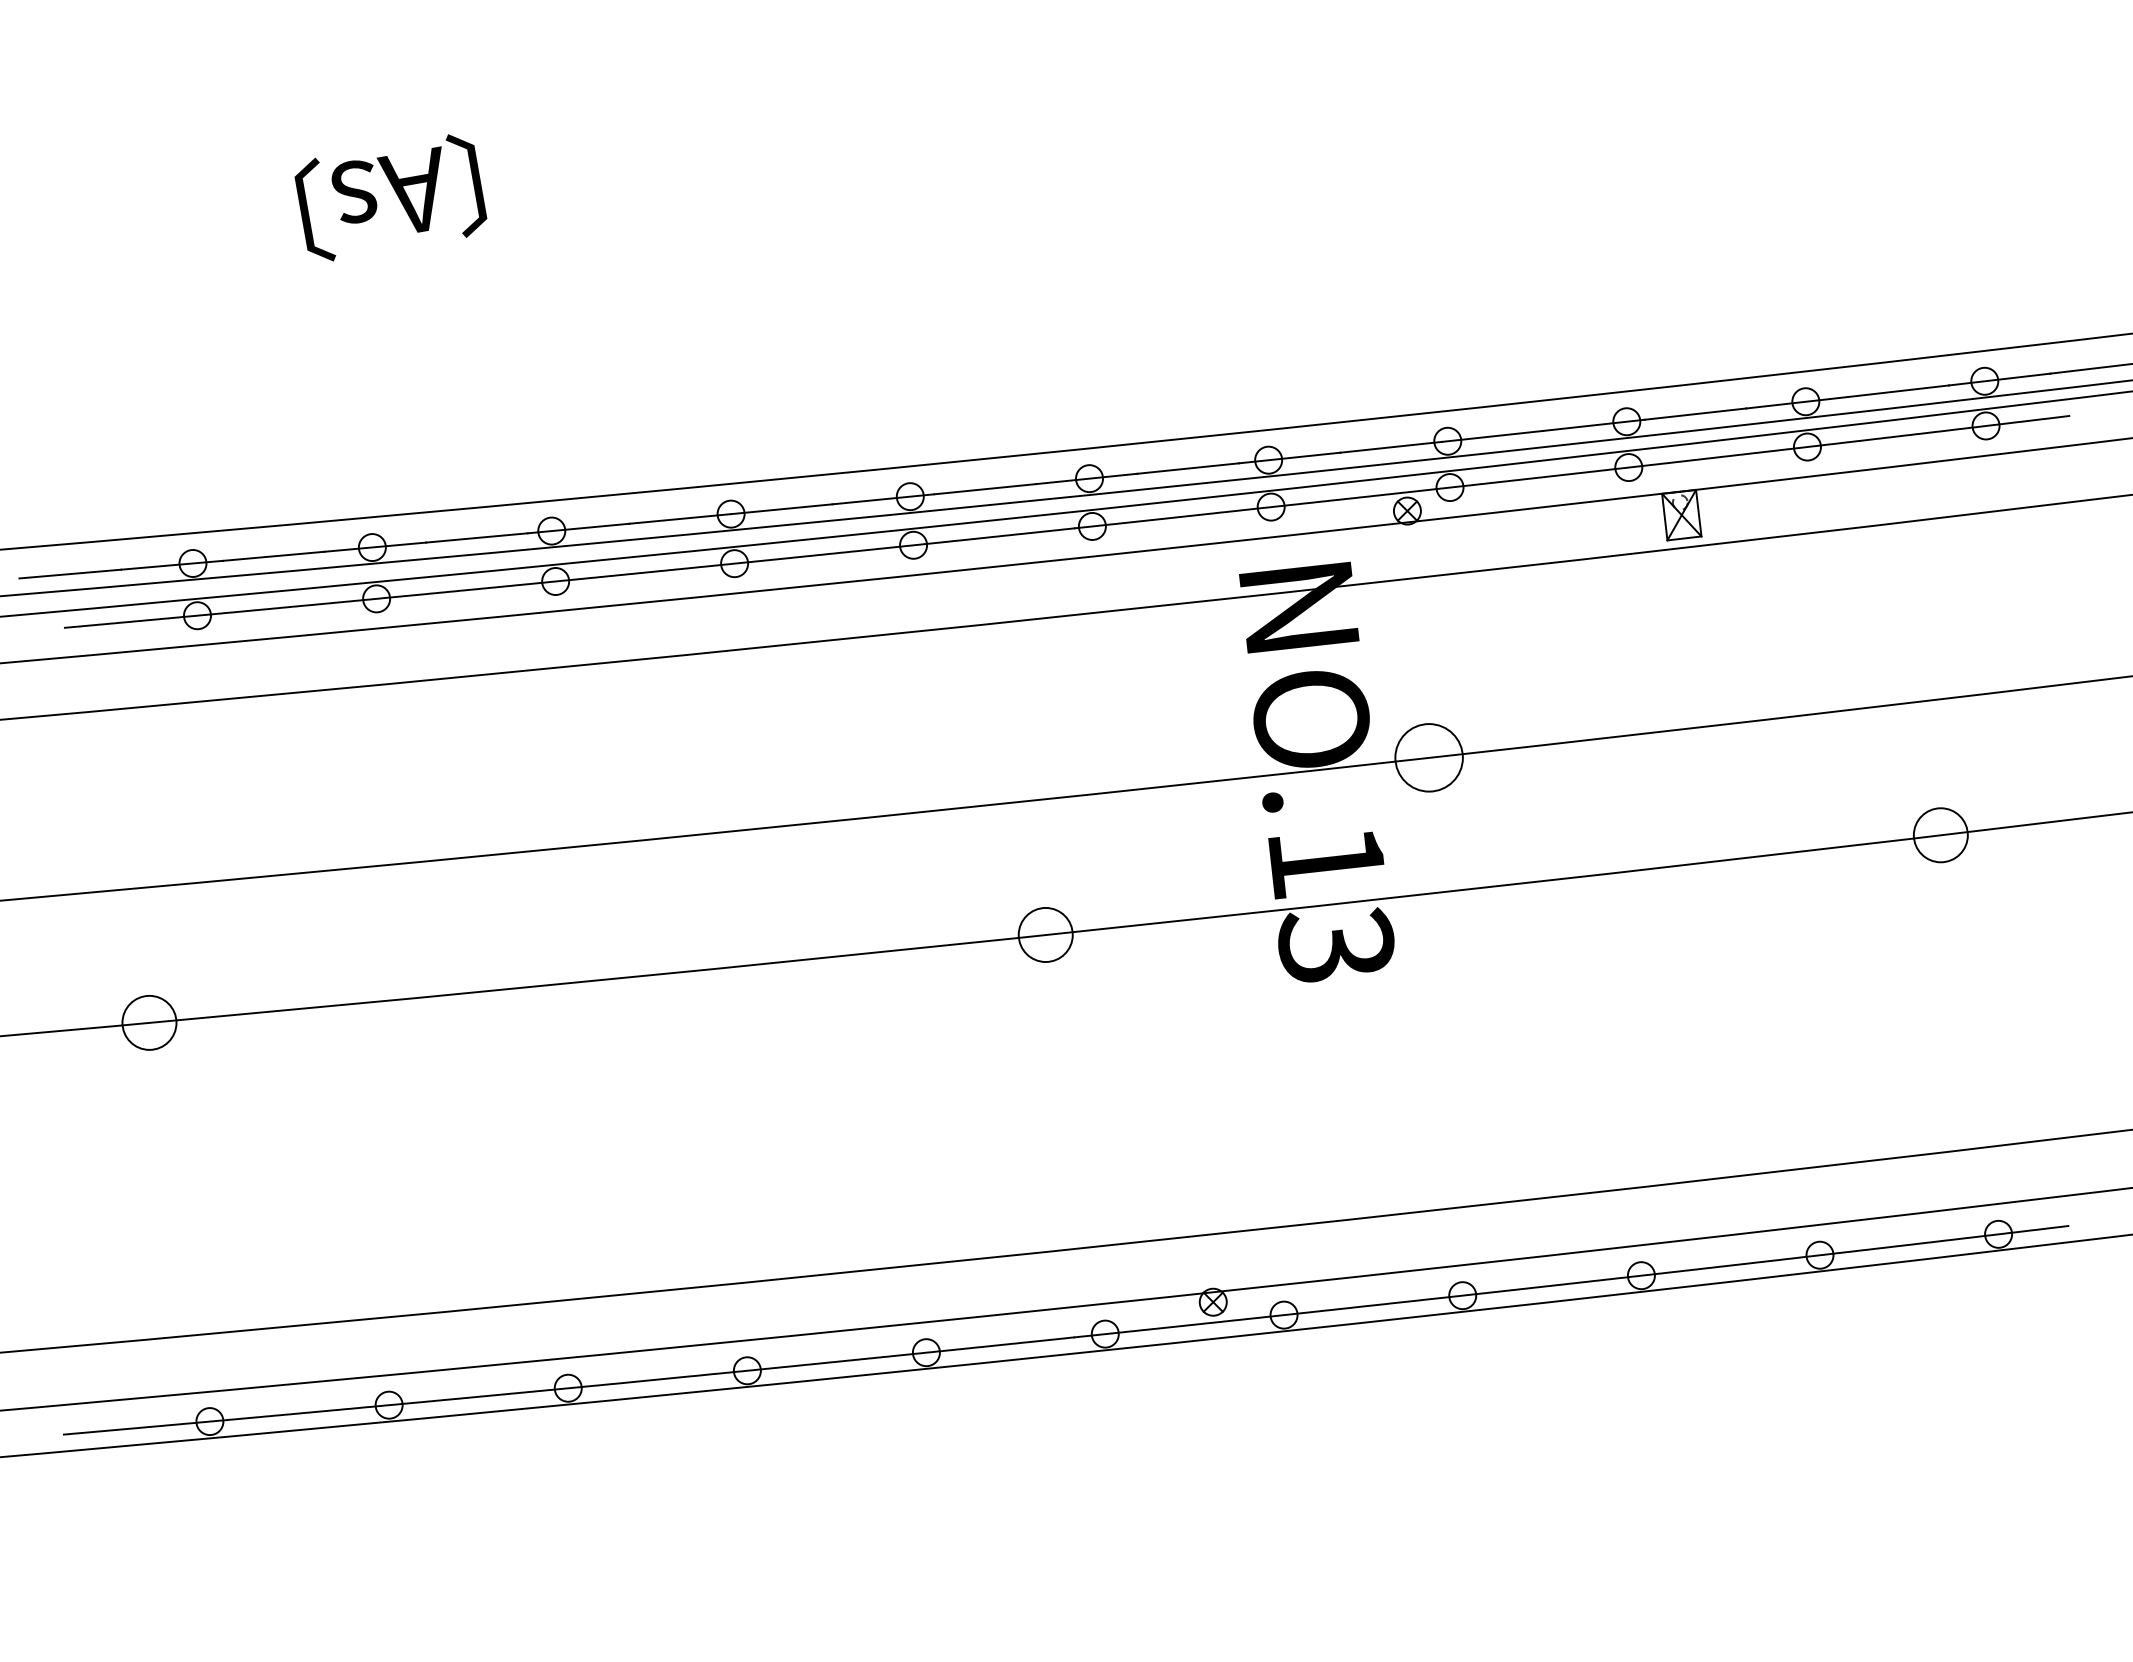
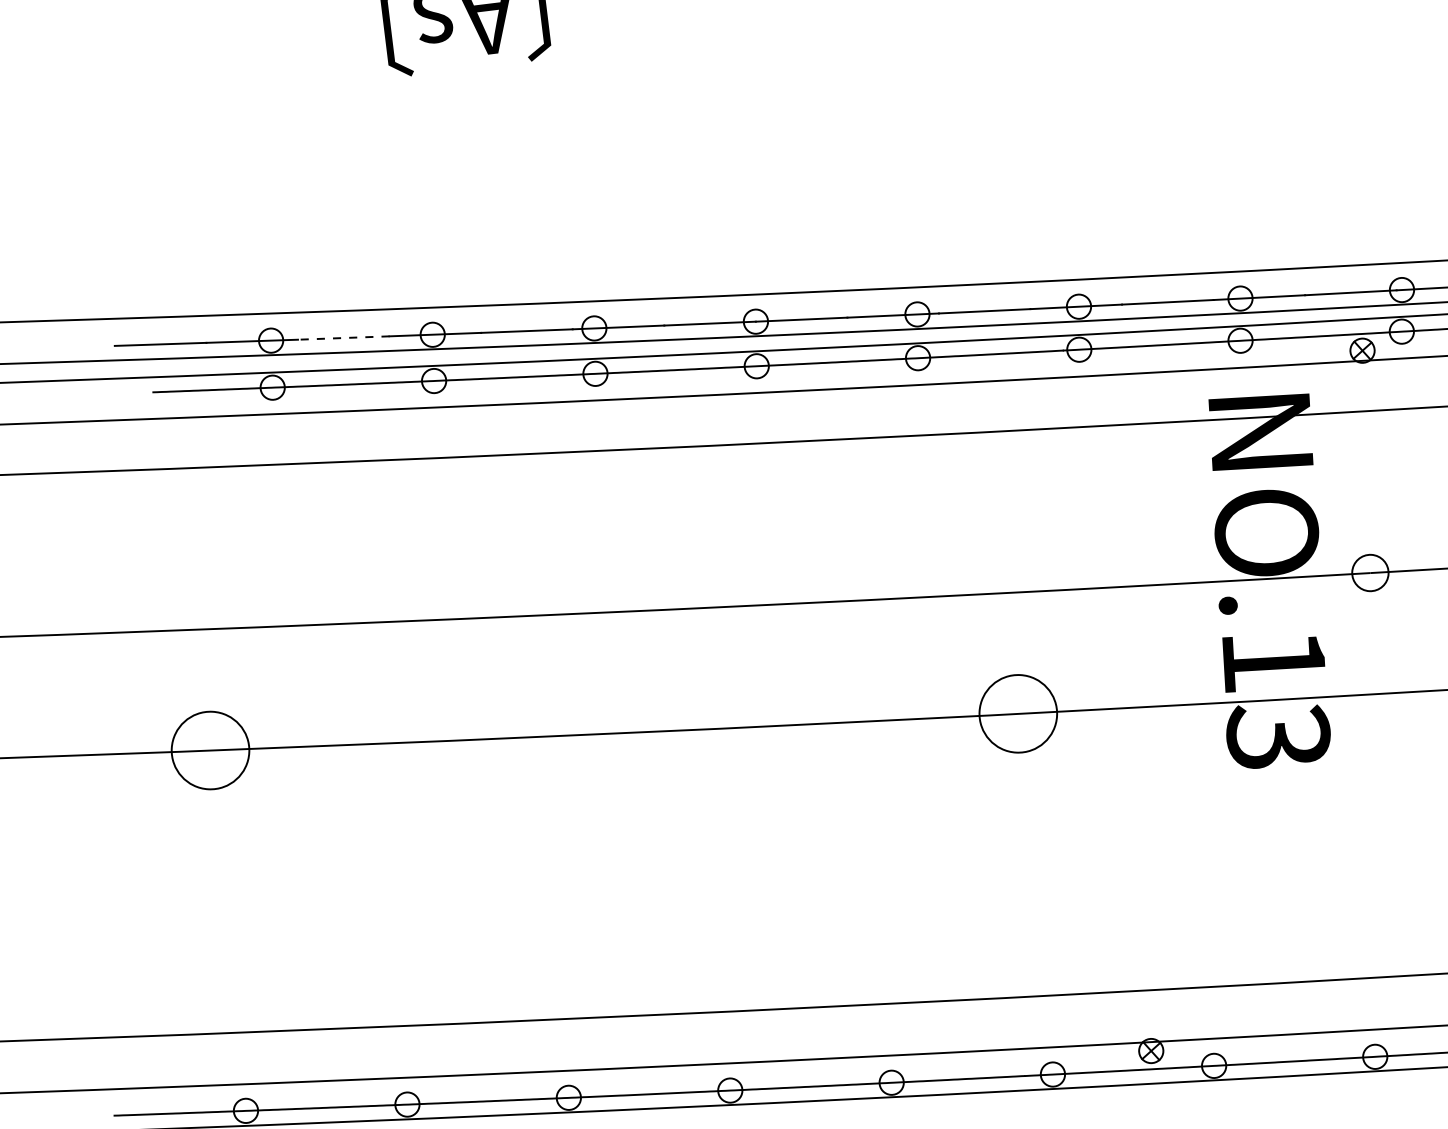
line: (273, 556) -> (343, 338), solid -> dashed
circle: (1428, 757) -> (1369, 572), size x0.6
circle: (1045, 934) -> (1018, 713), size x1.6
circle: (149, 1022) -> (210, 750), size x1.6

